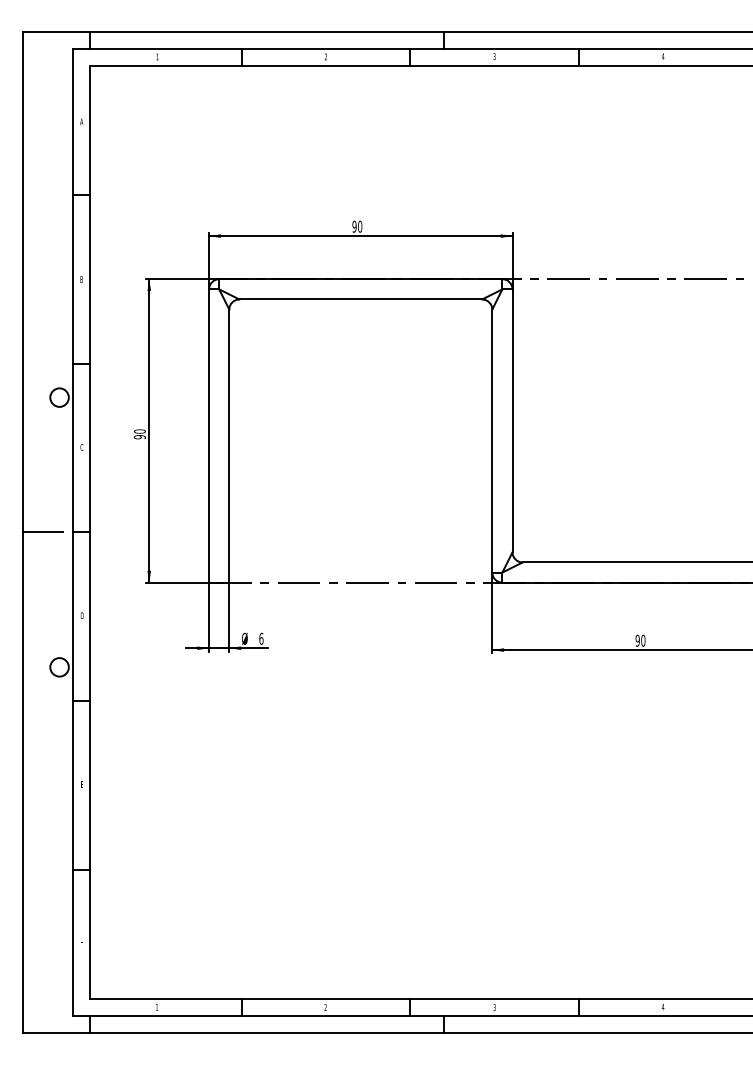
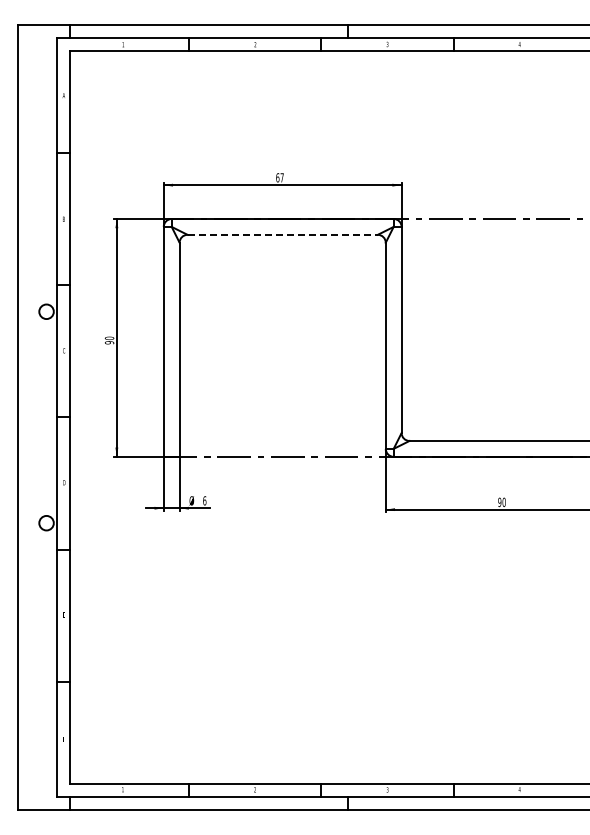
text: (356, 226) -> (279, 177), 90 -> 67
line: (361, 299) -> (283, 234), solid -> dashed
line: (42, 532) -> (33, 417), removed

